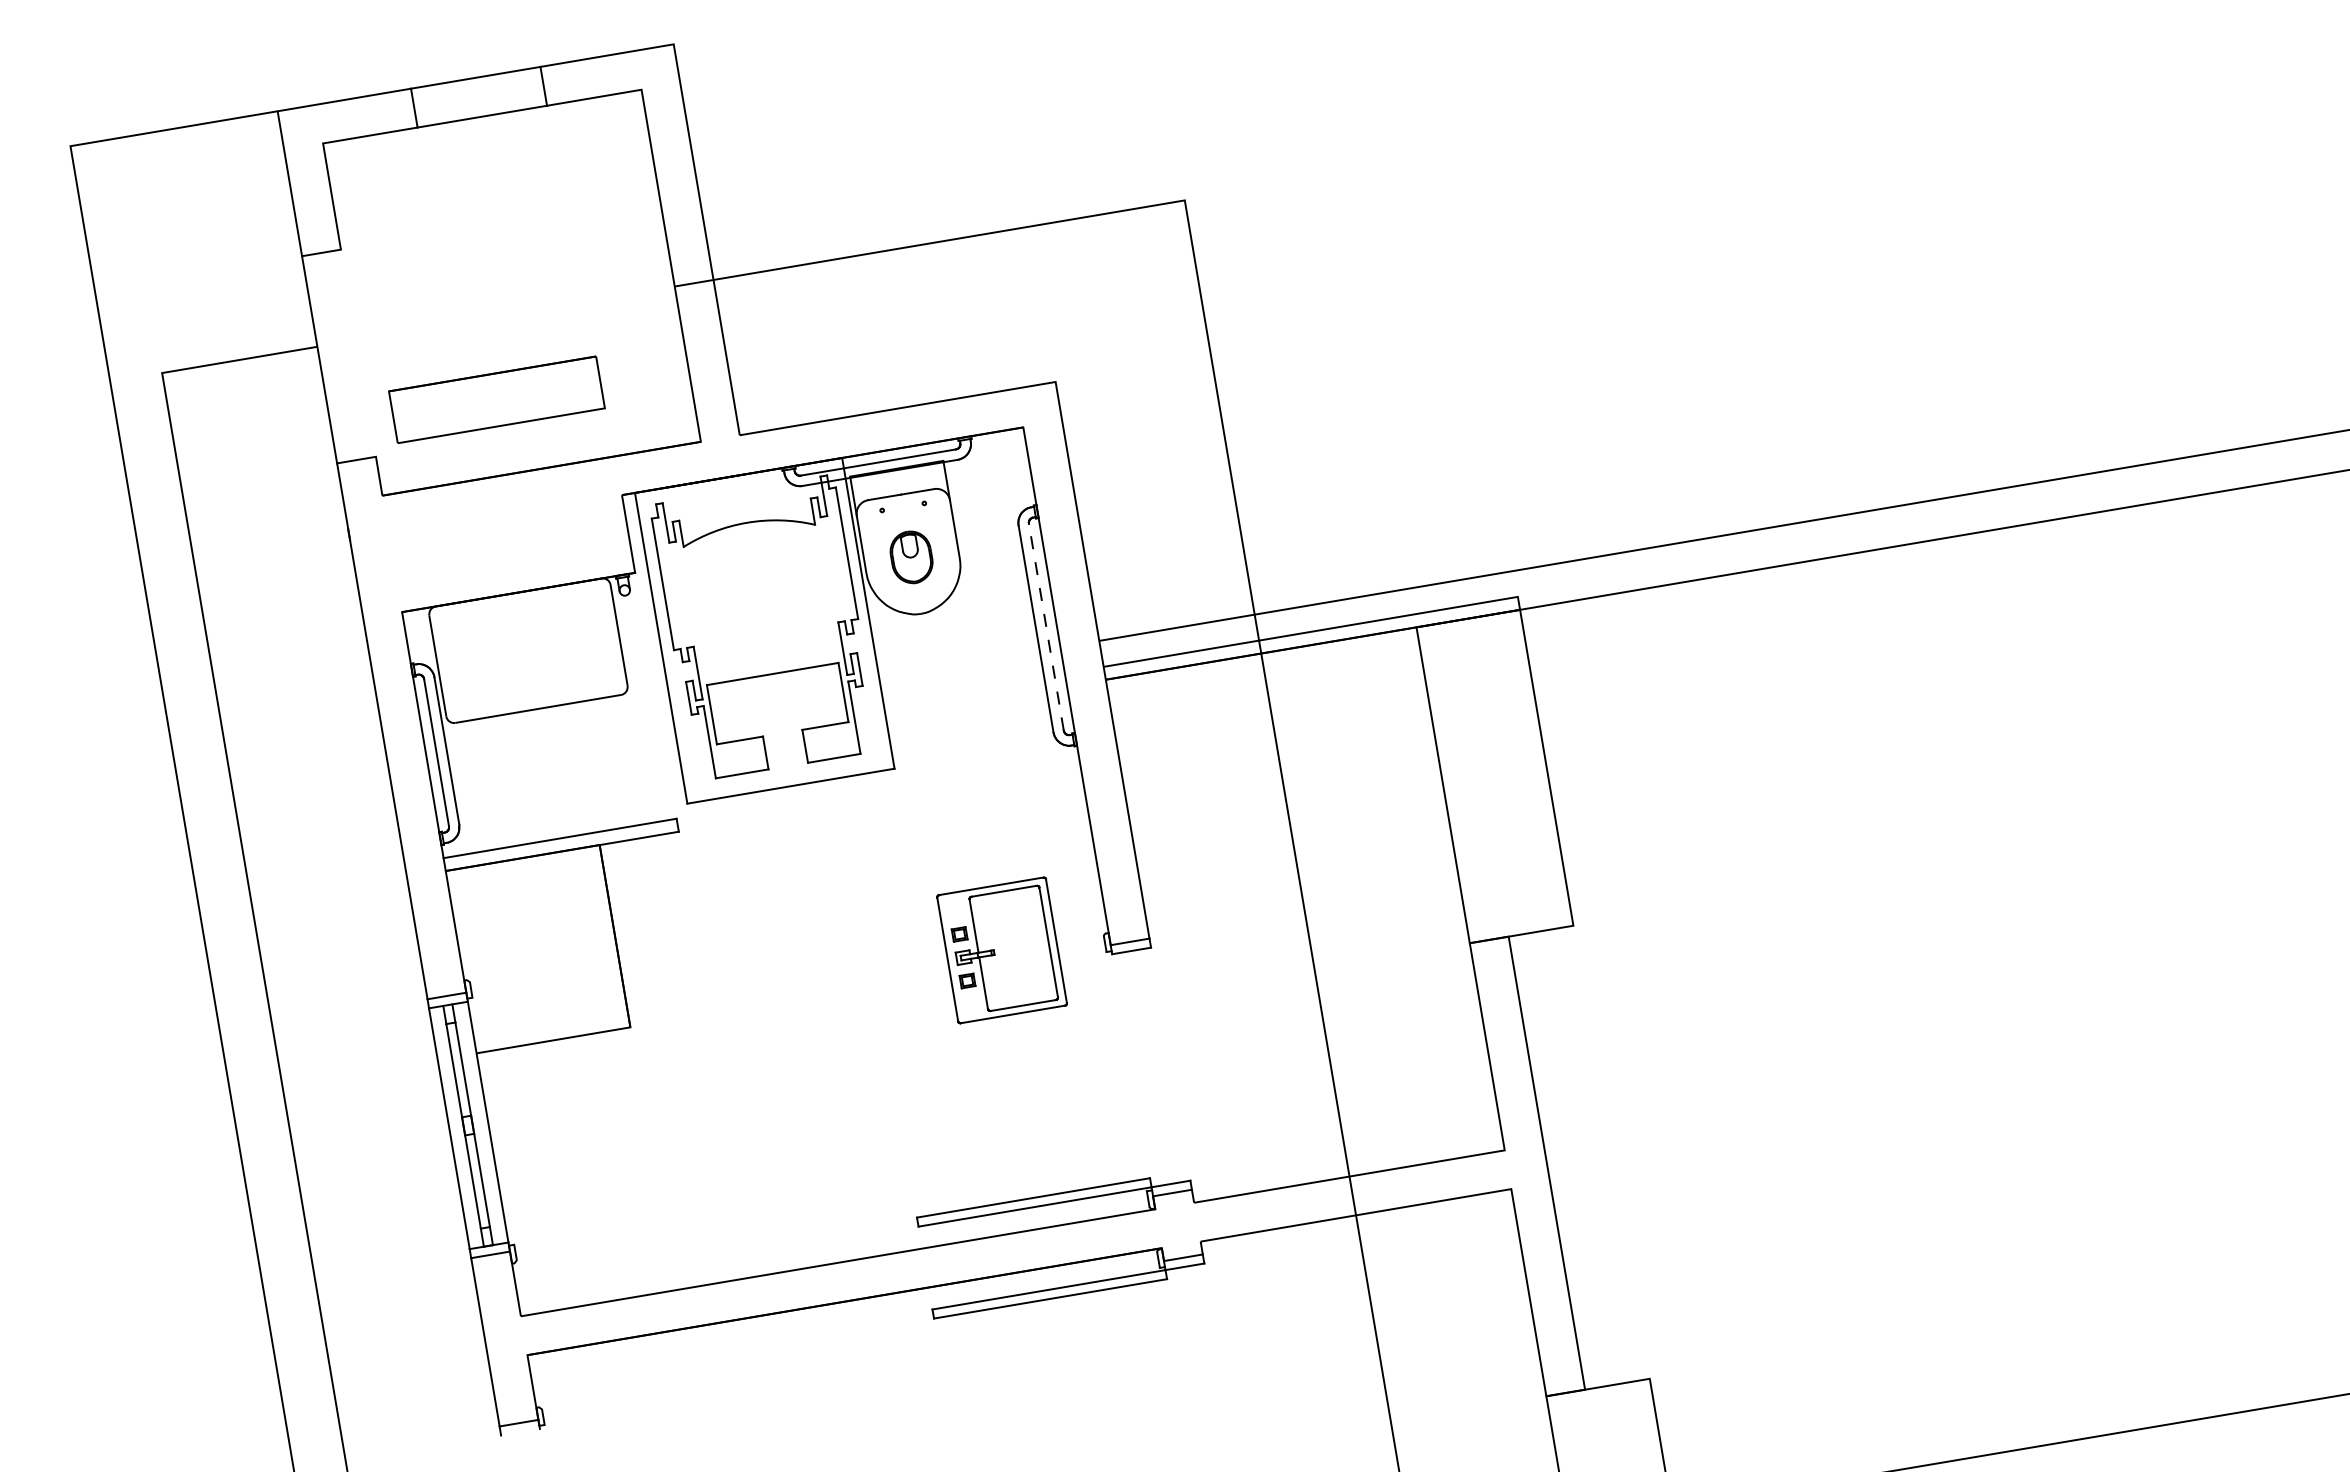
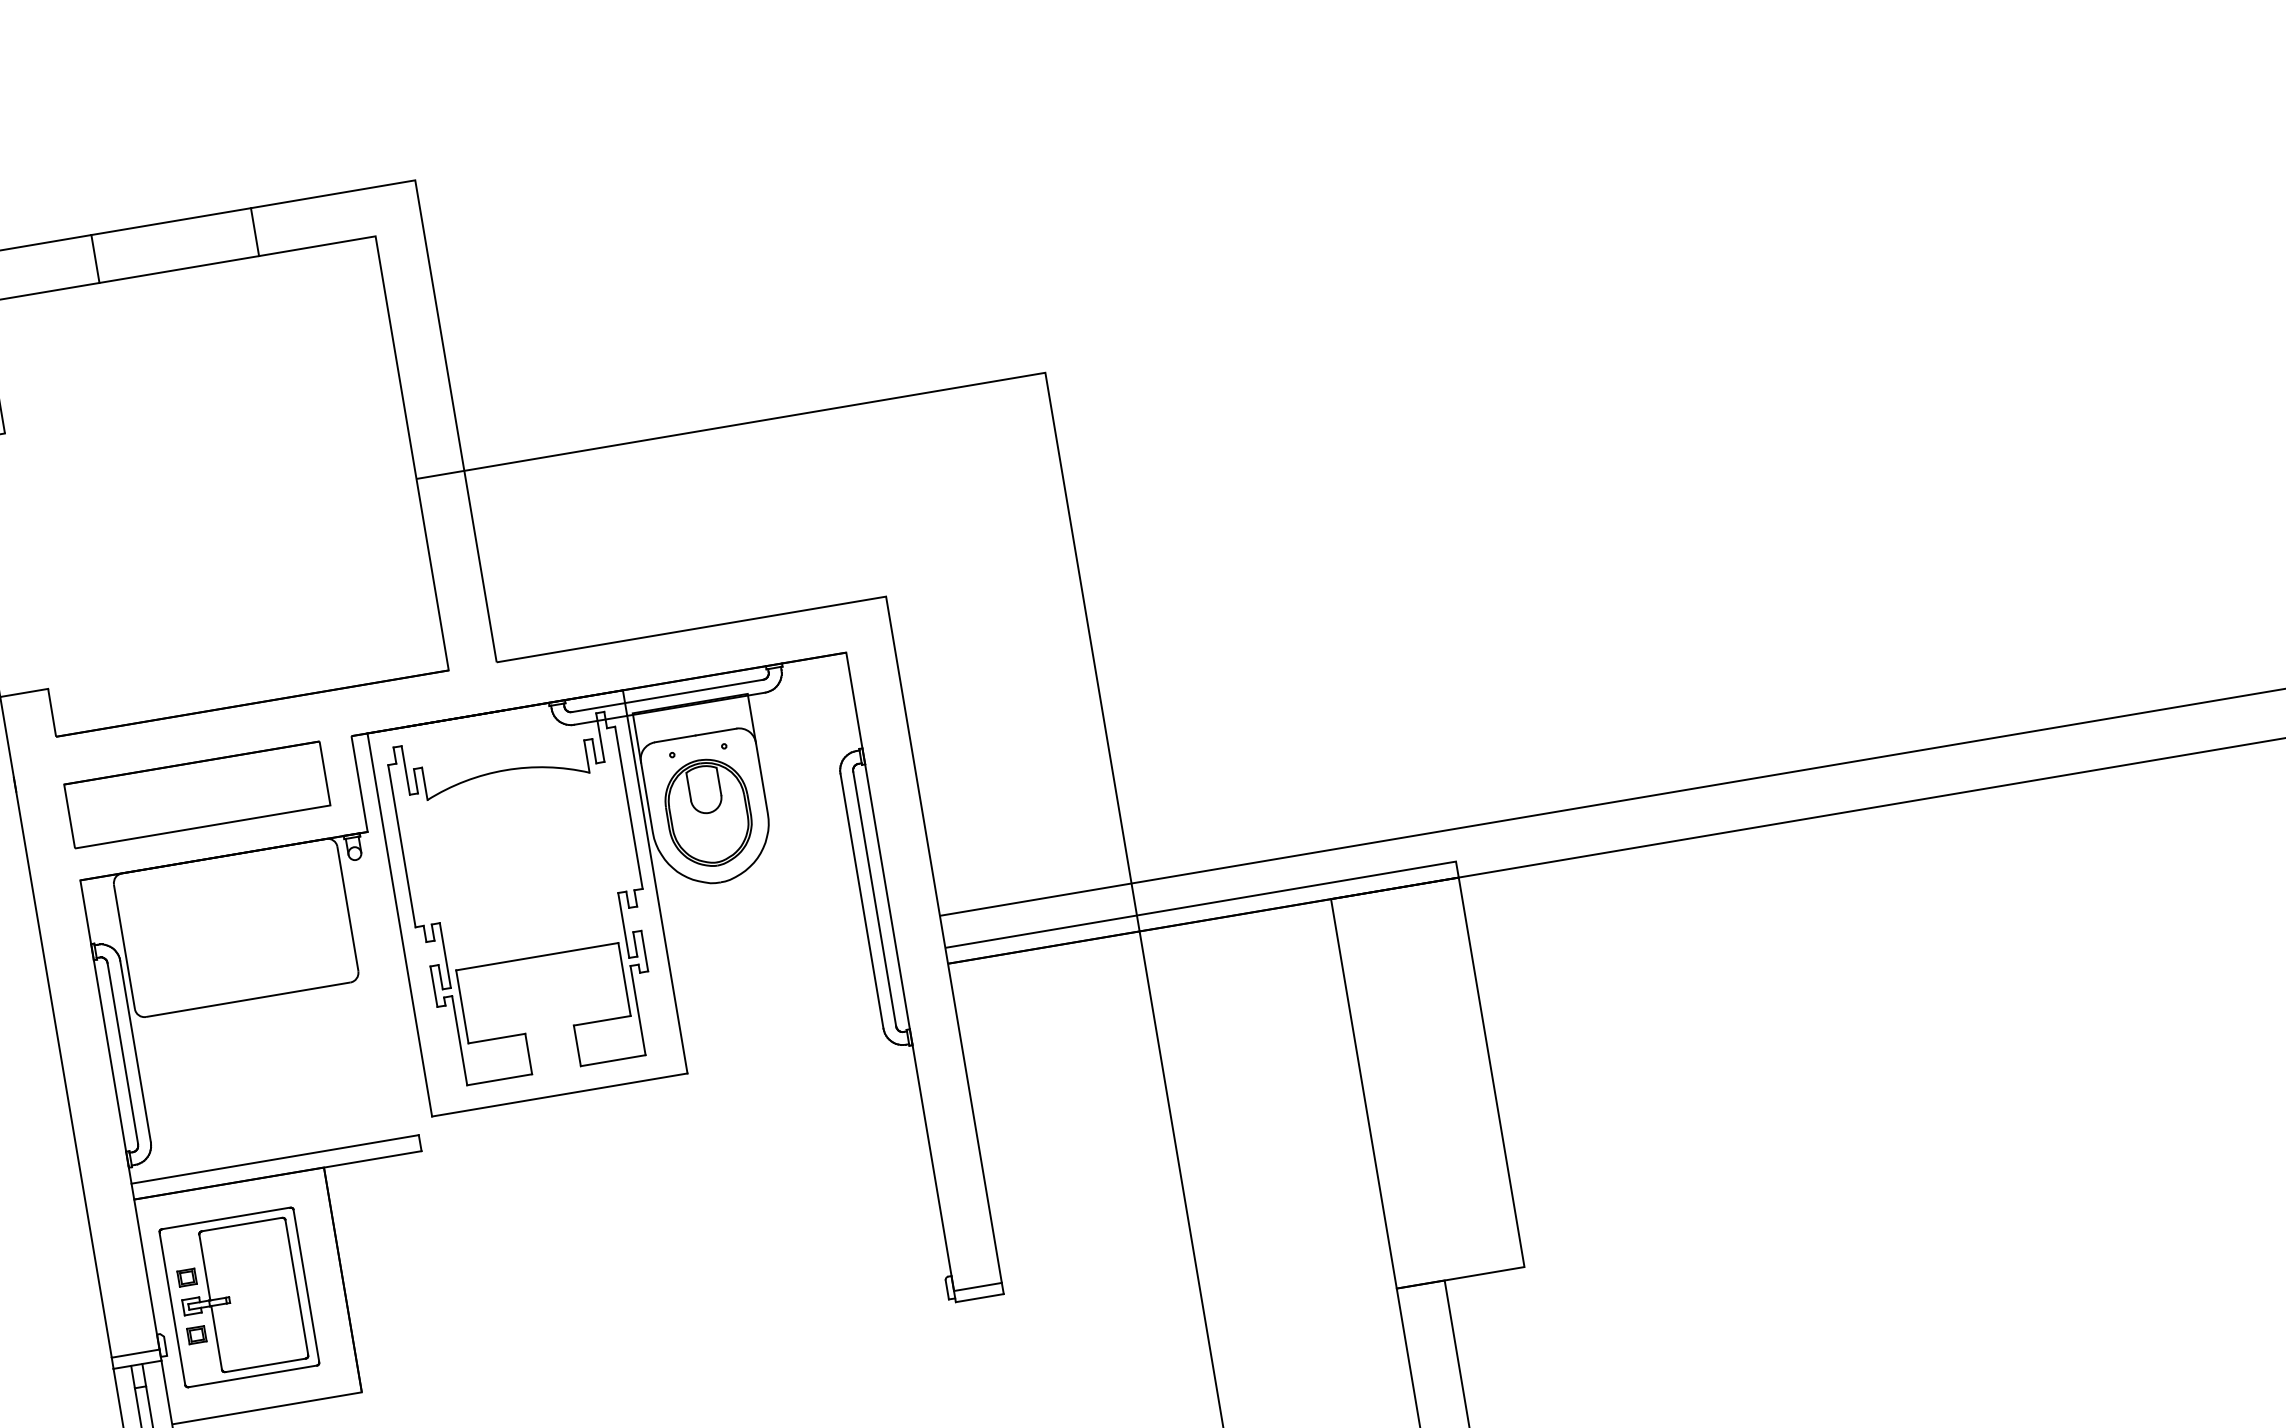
part: (496, 399) -> (196, 794), moved
part: (911, 557) -> (708, 813), size x1.67
line: (1046, 627) -> (874, 899), dashed -> solid
part: (1001, 950) -> (238, 1297), moved

